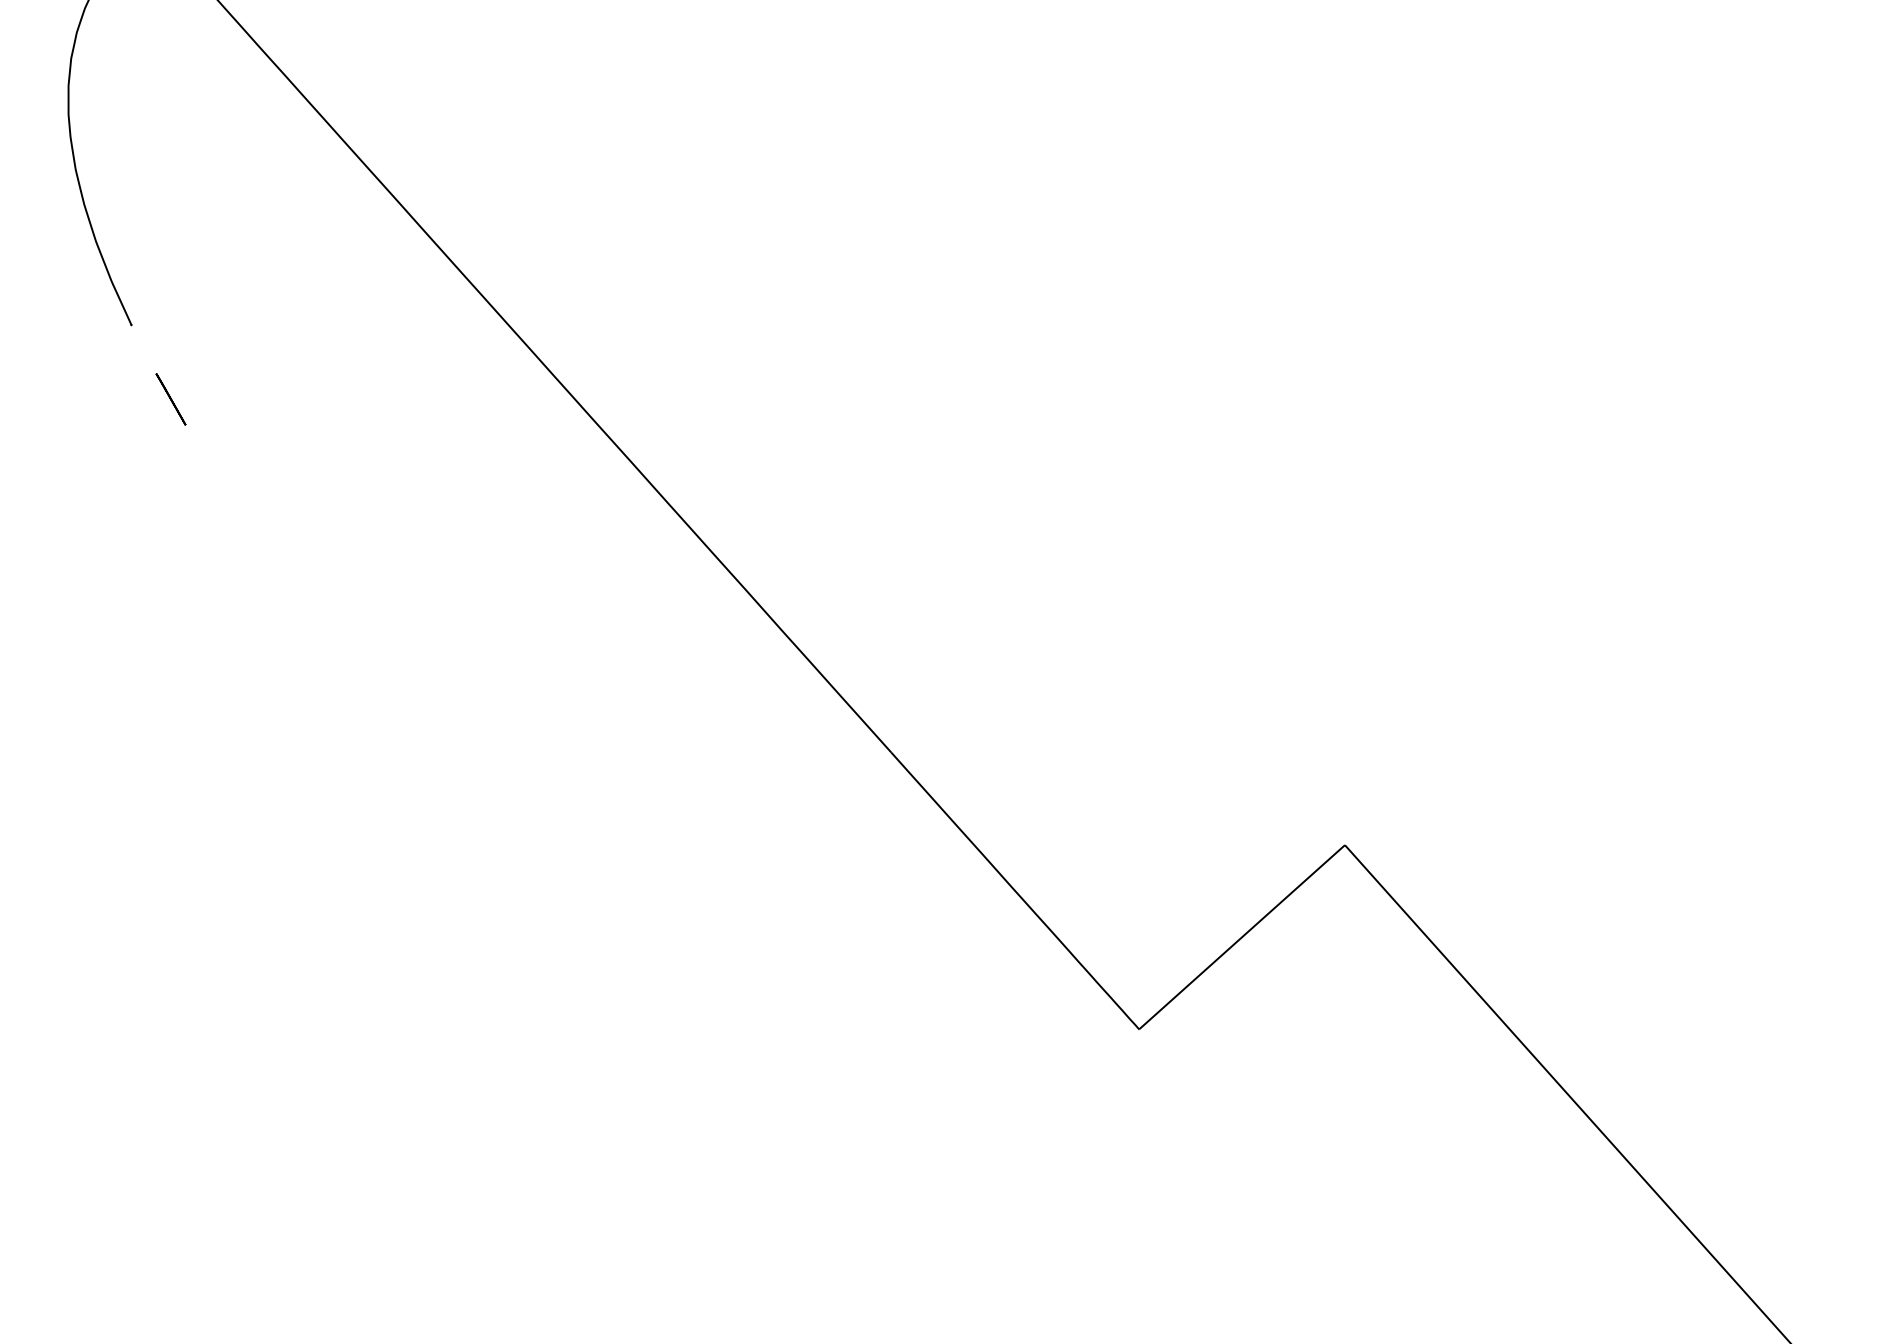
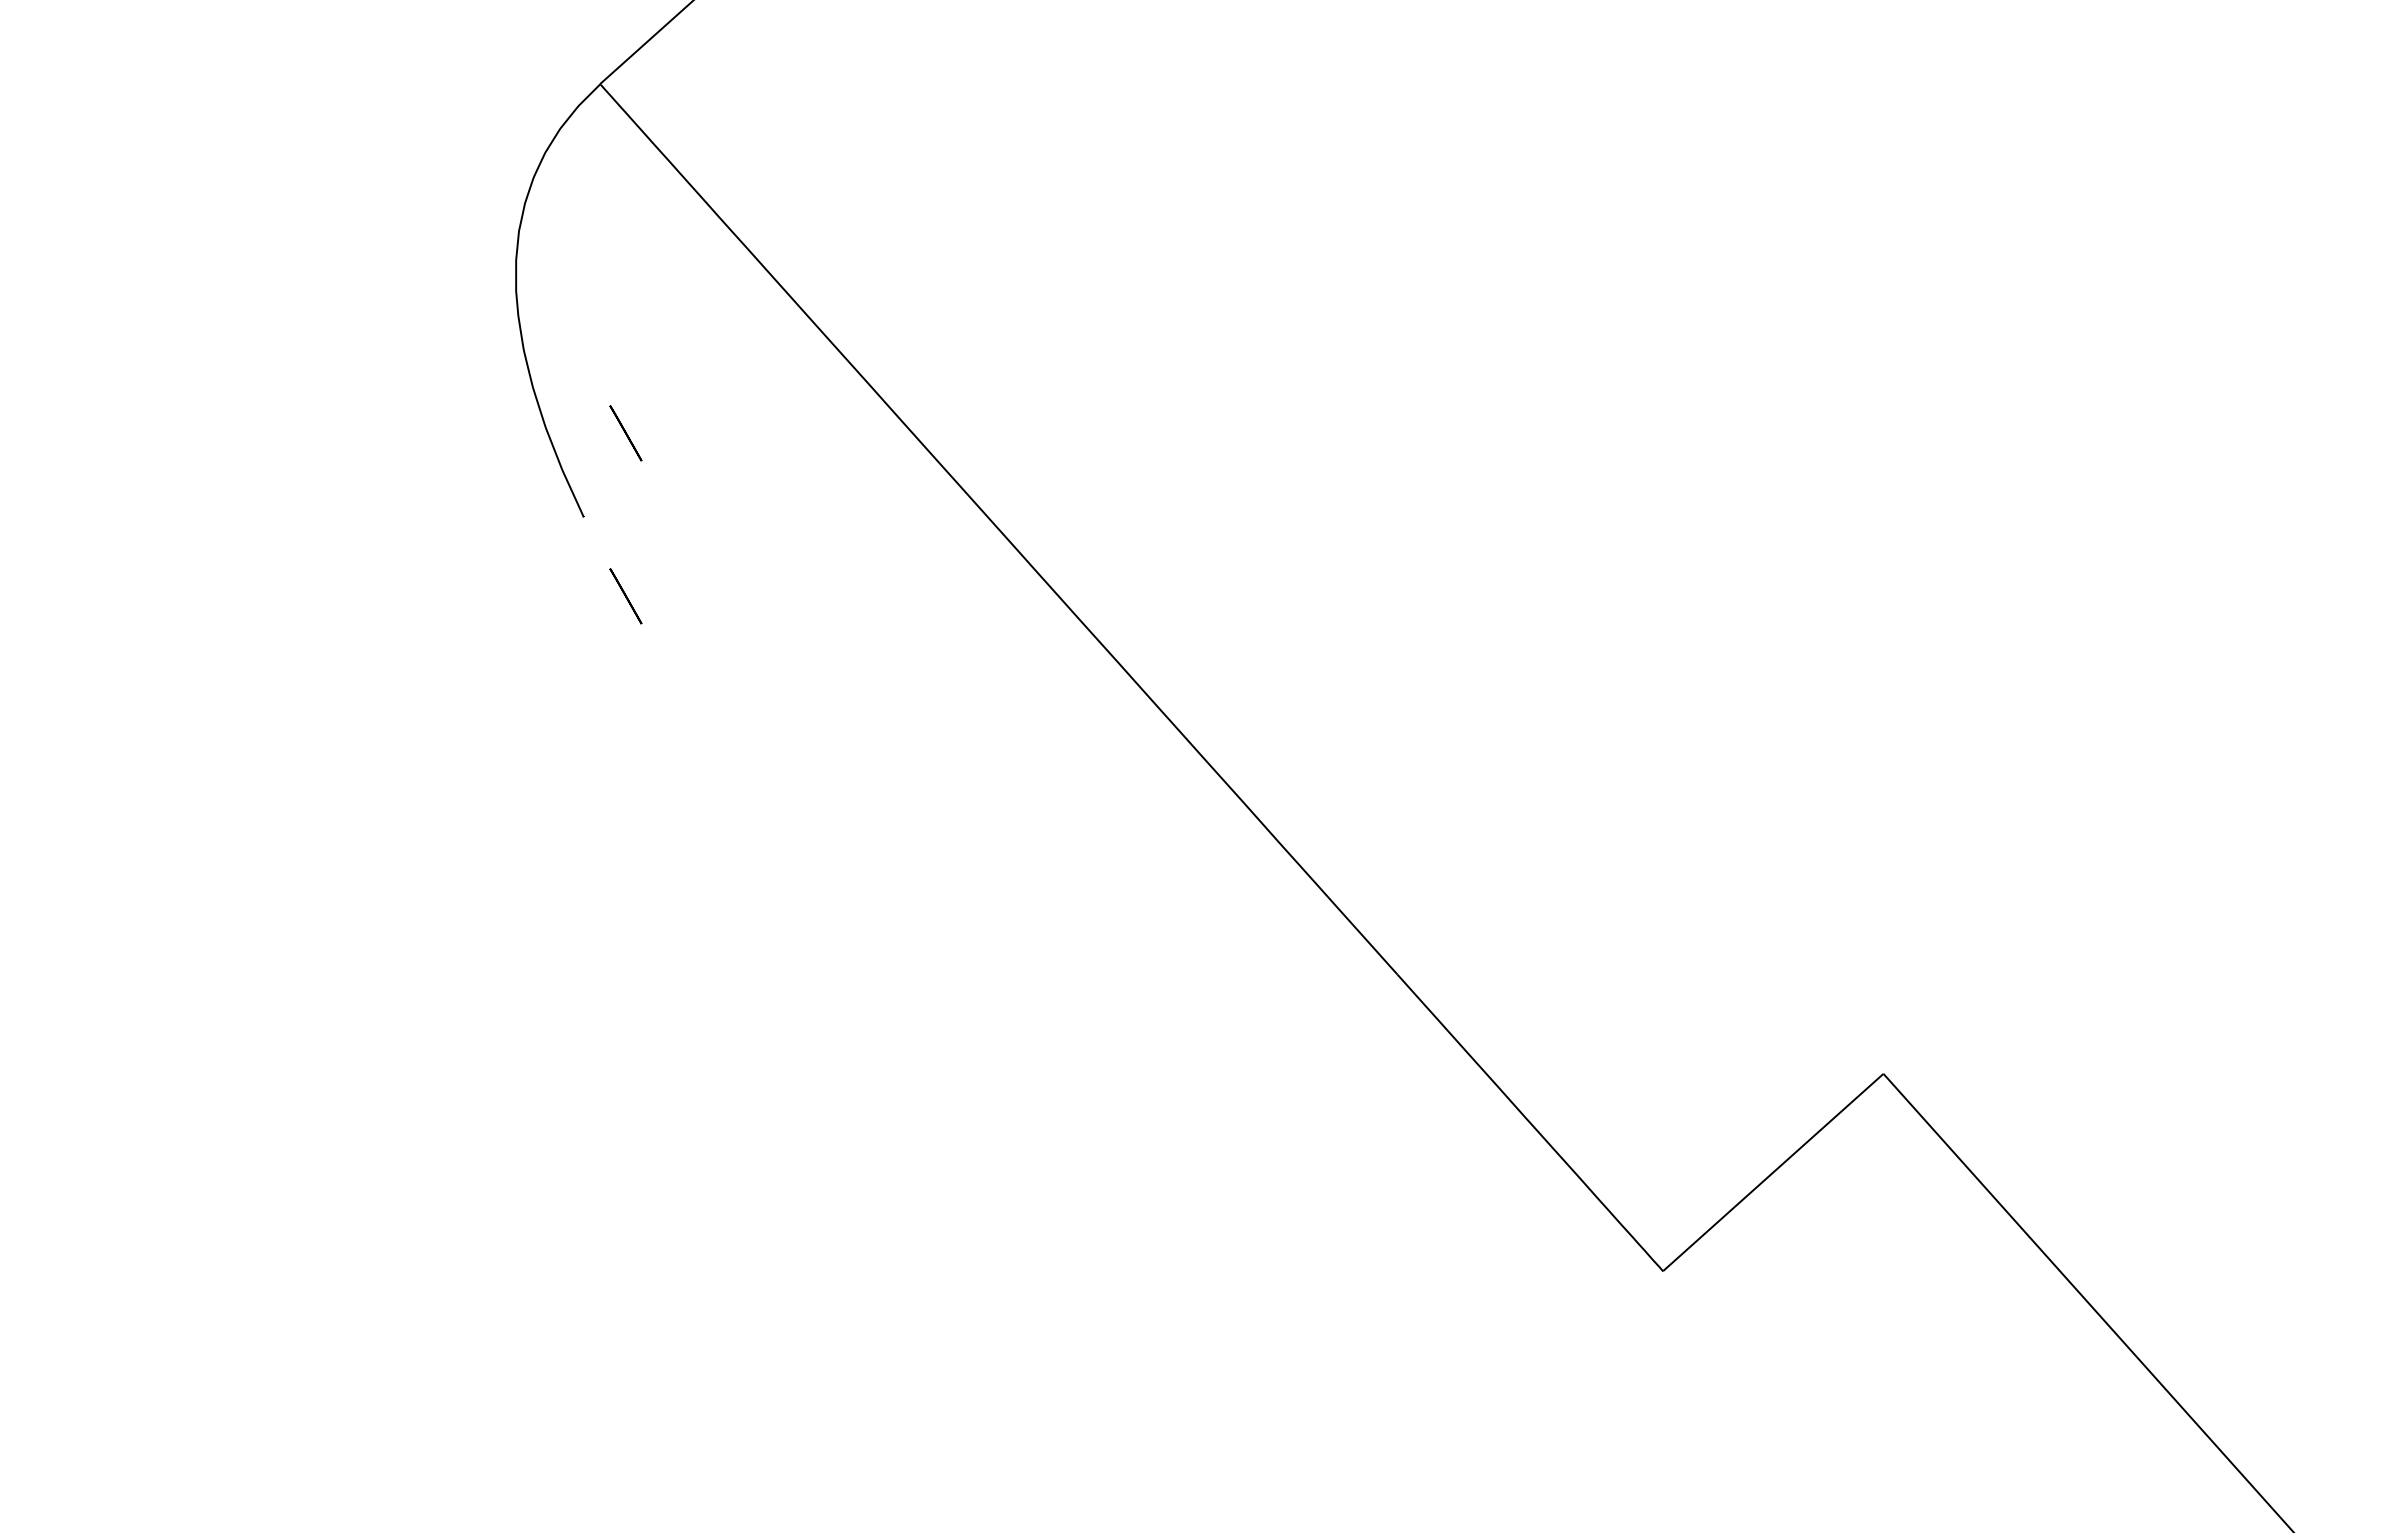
line: (170, 247) -> (625, 433), added

